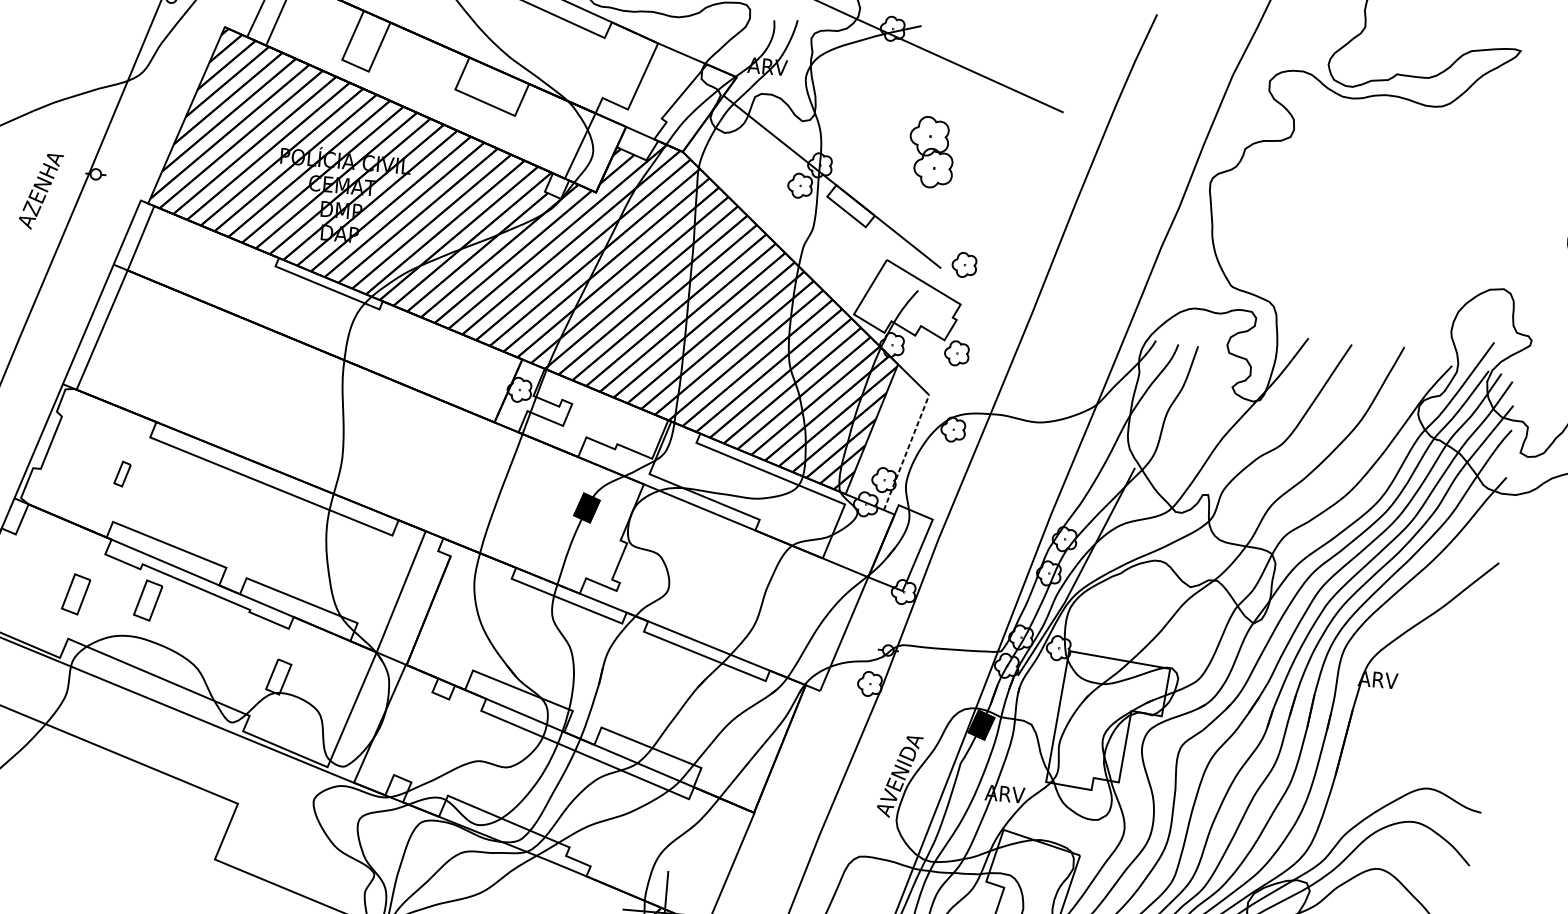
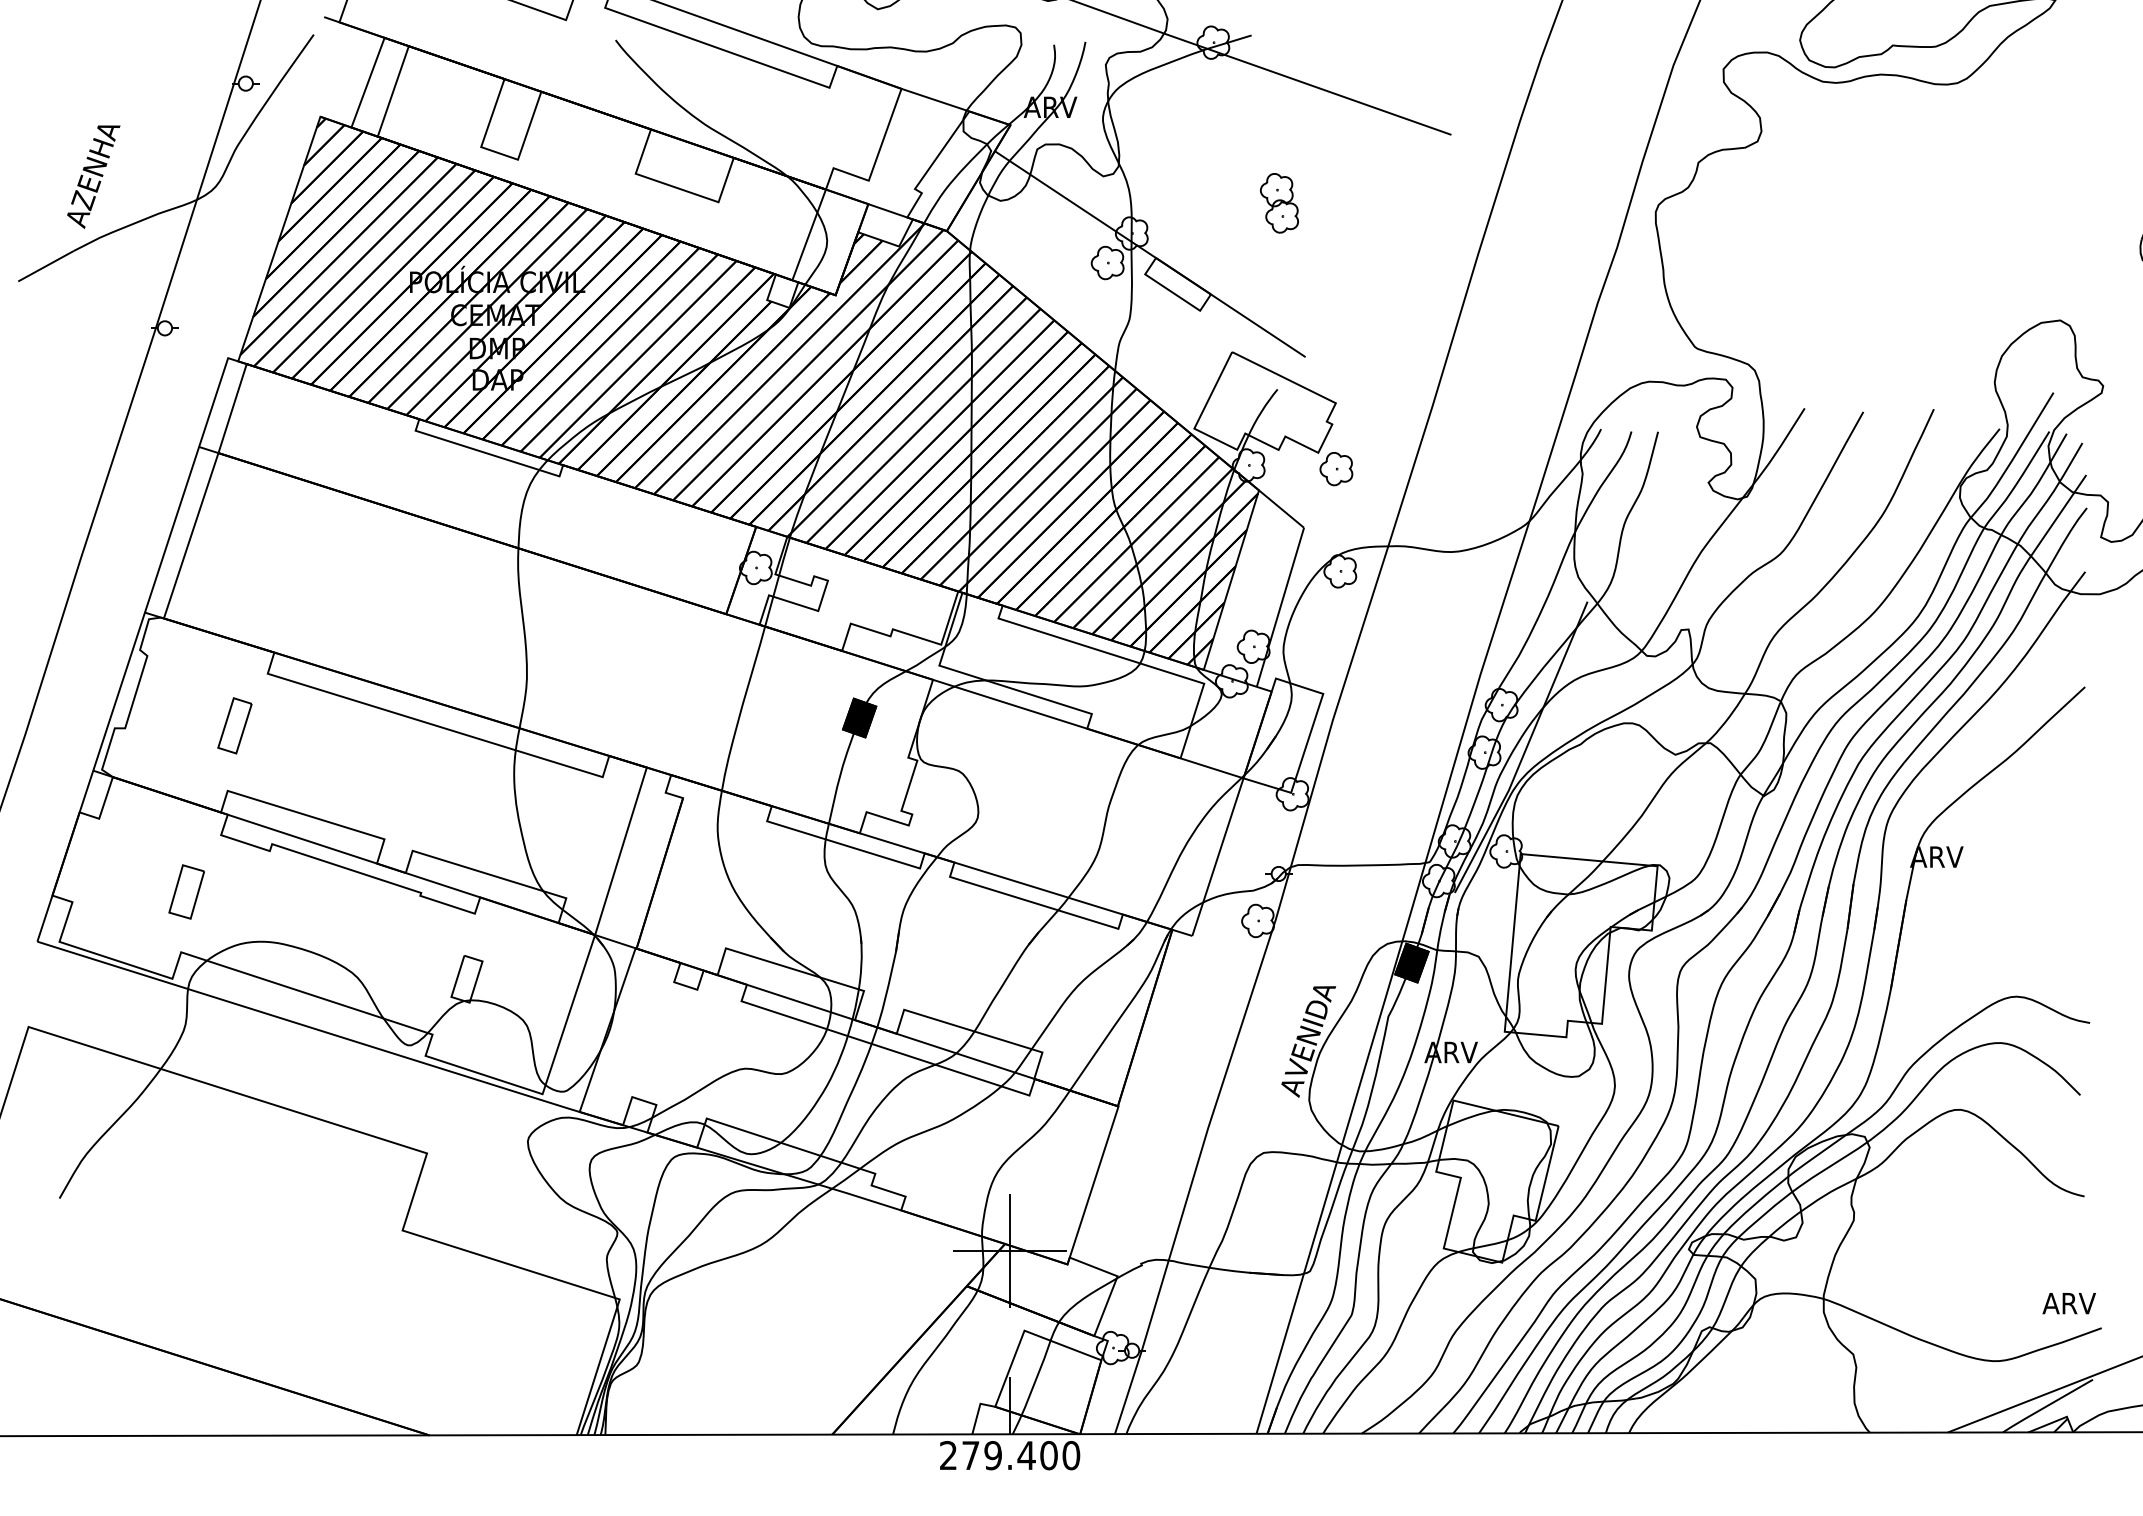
part: (931, 152) -> (1279, 203), size x0.62
text: (40, 191) -> (93, 176), moved
part: (964, 265) -> (1336, 350), removed
line: (906, 452) -> (1280, 607), dashed -> solid
part: (122, 473) -> (234, 725), size x1.67
part: (148, 600) -> (283, 891), removed

